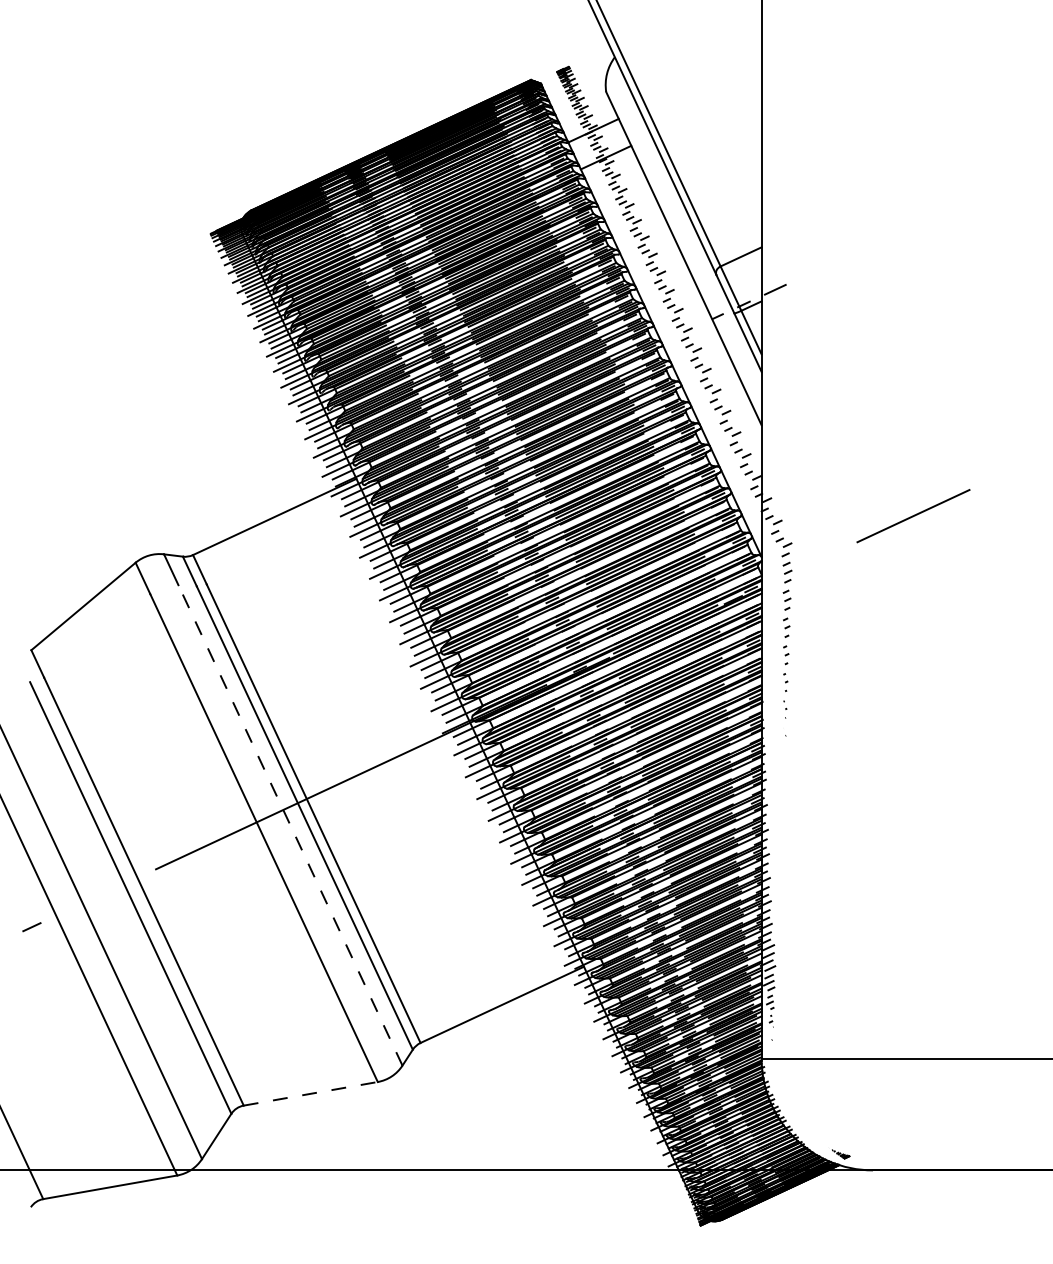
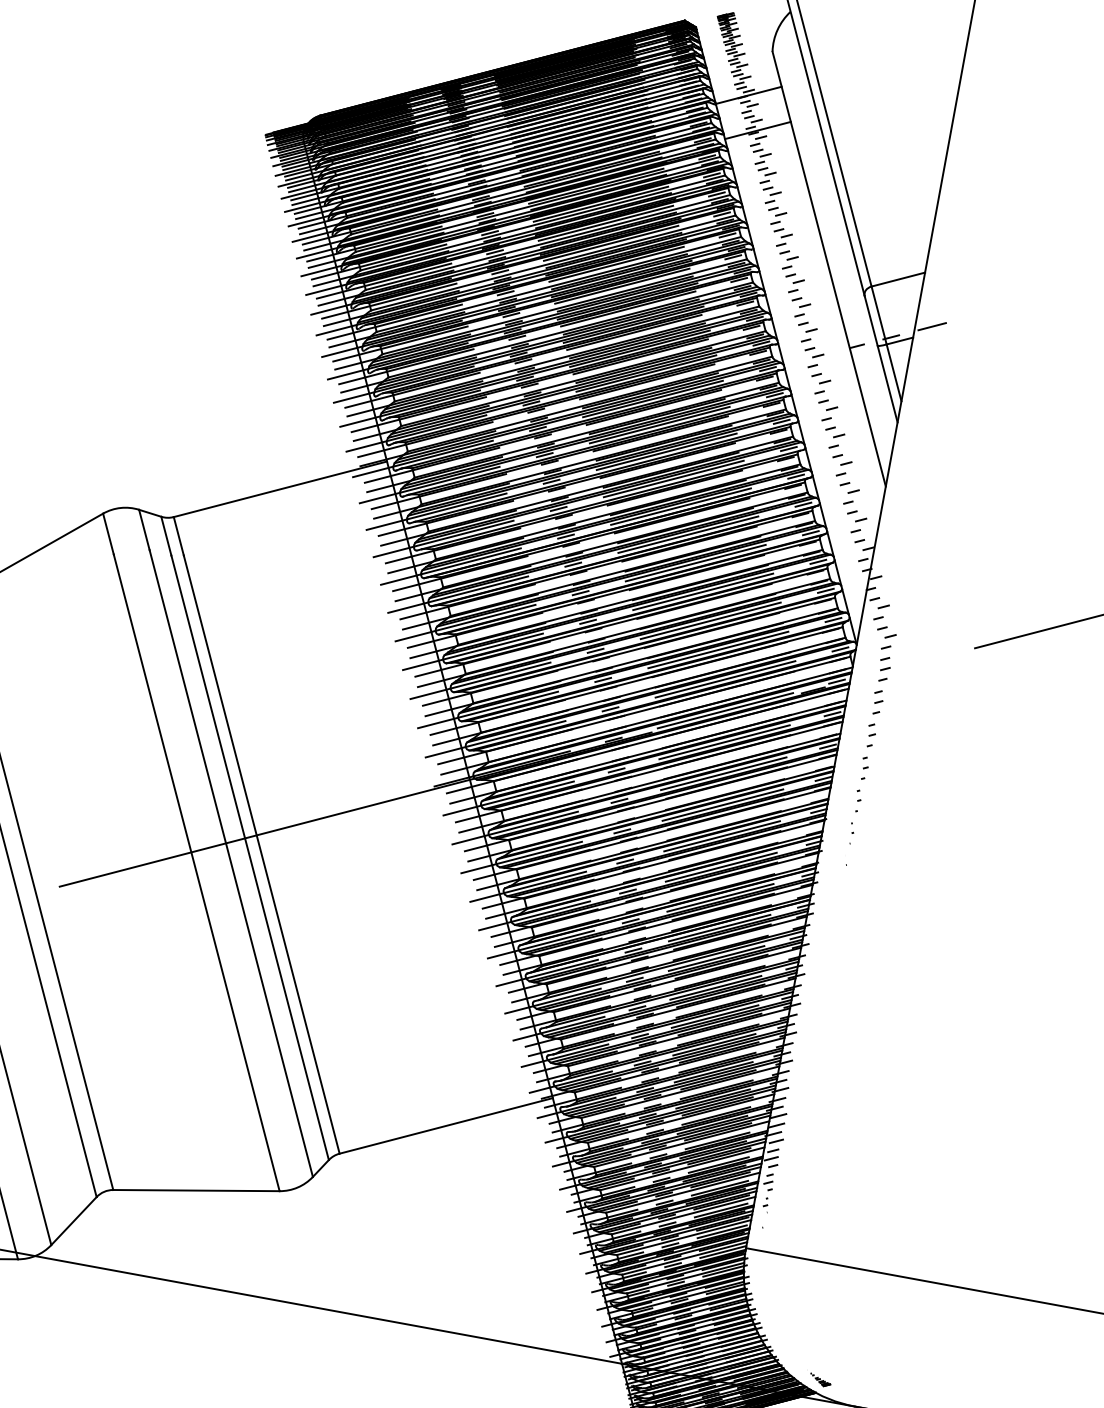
line: (290, 824) -> (231, 862), dashed -> solid
line: (311, 1093) -> (197, 1190), dashed -> solid

